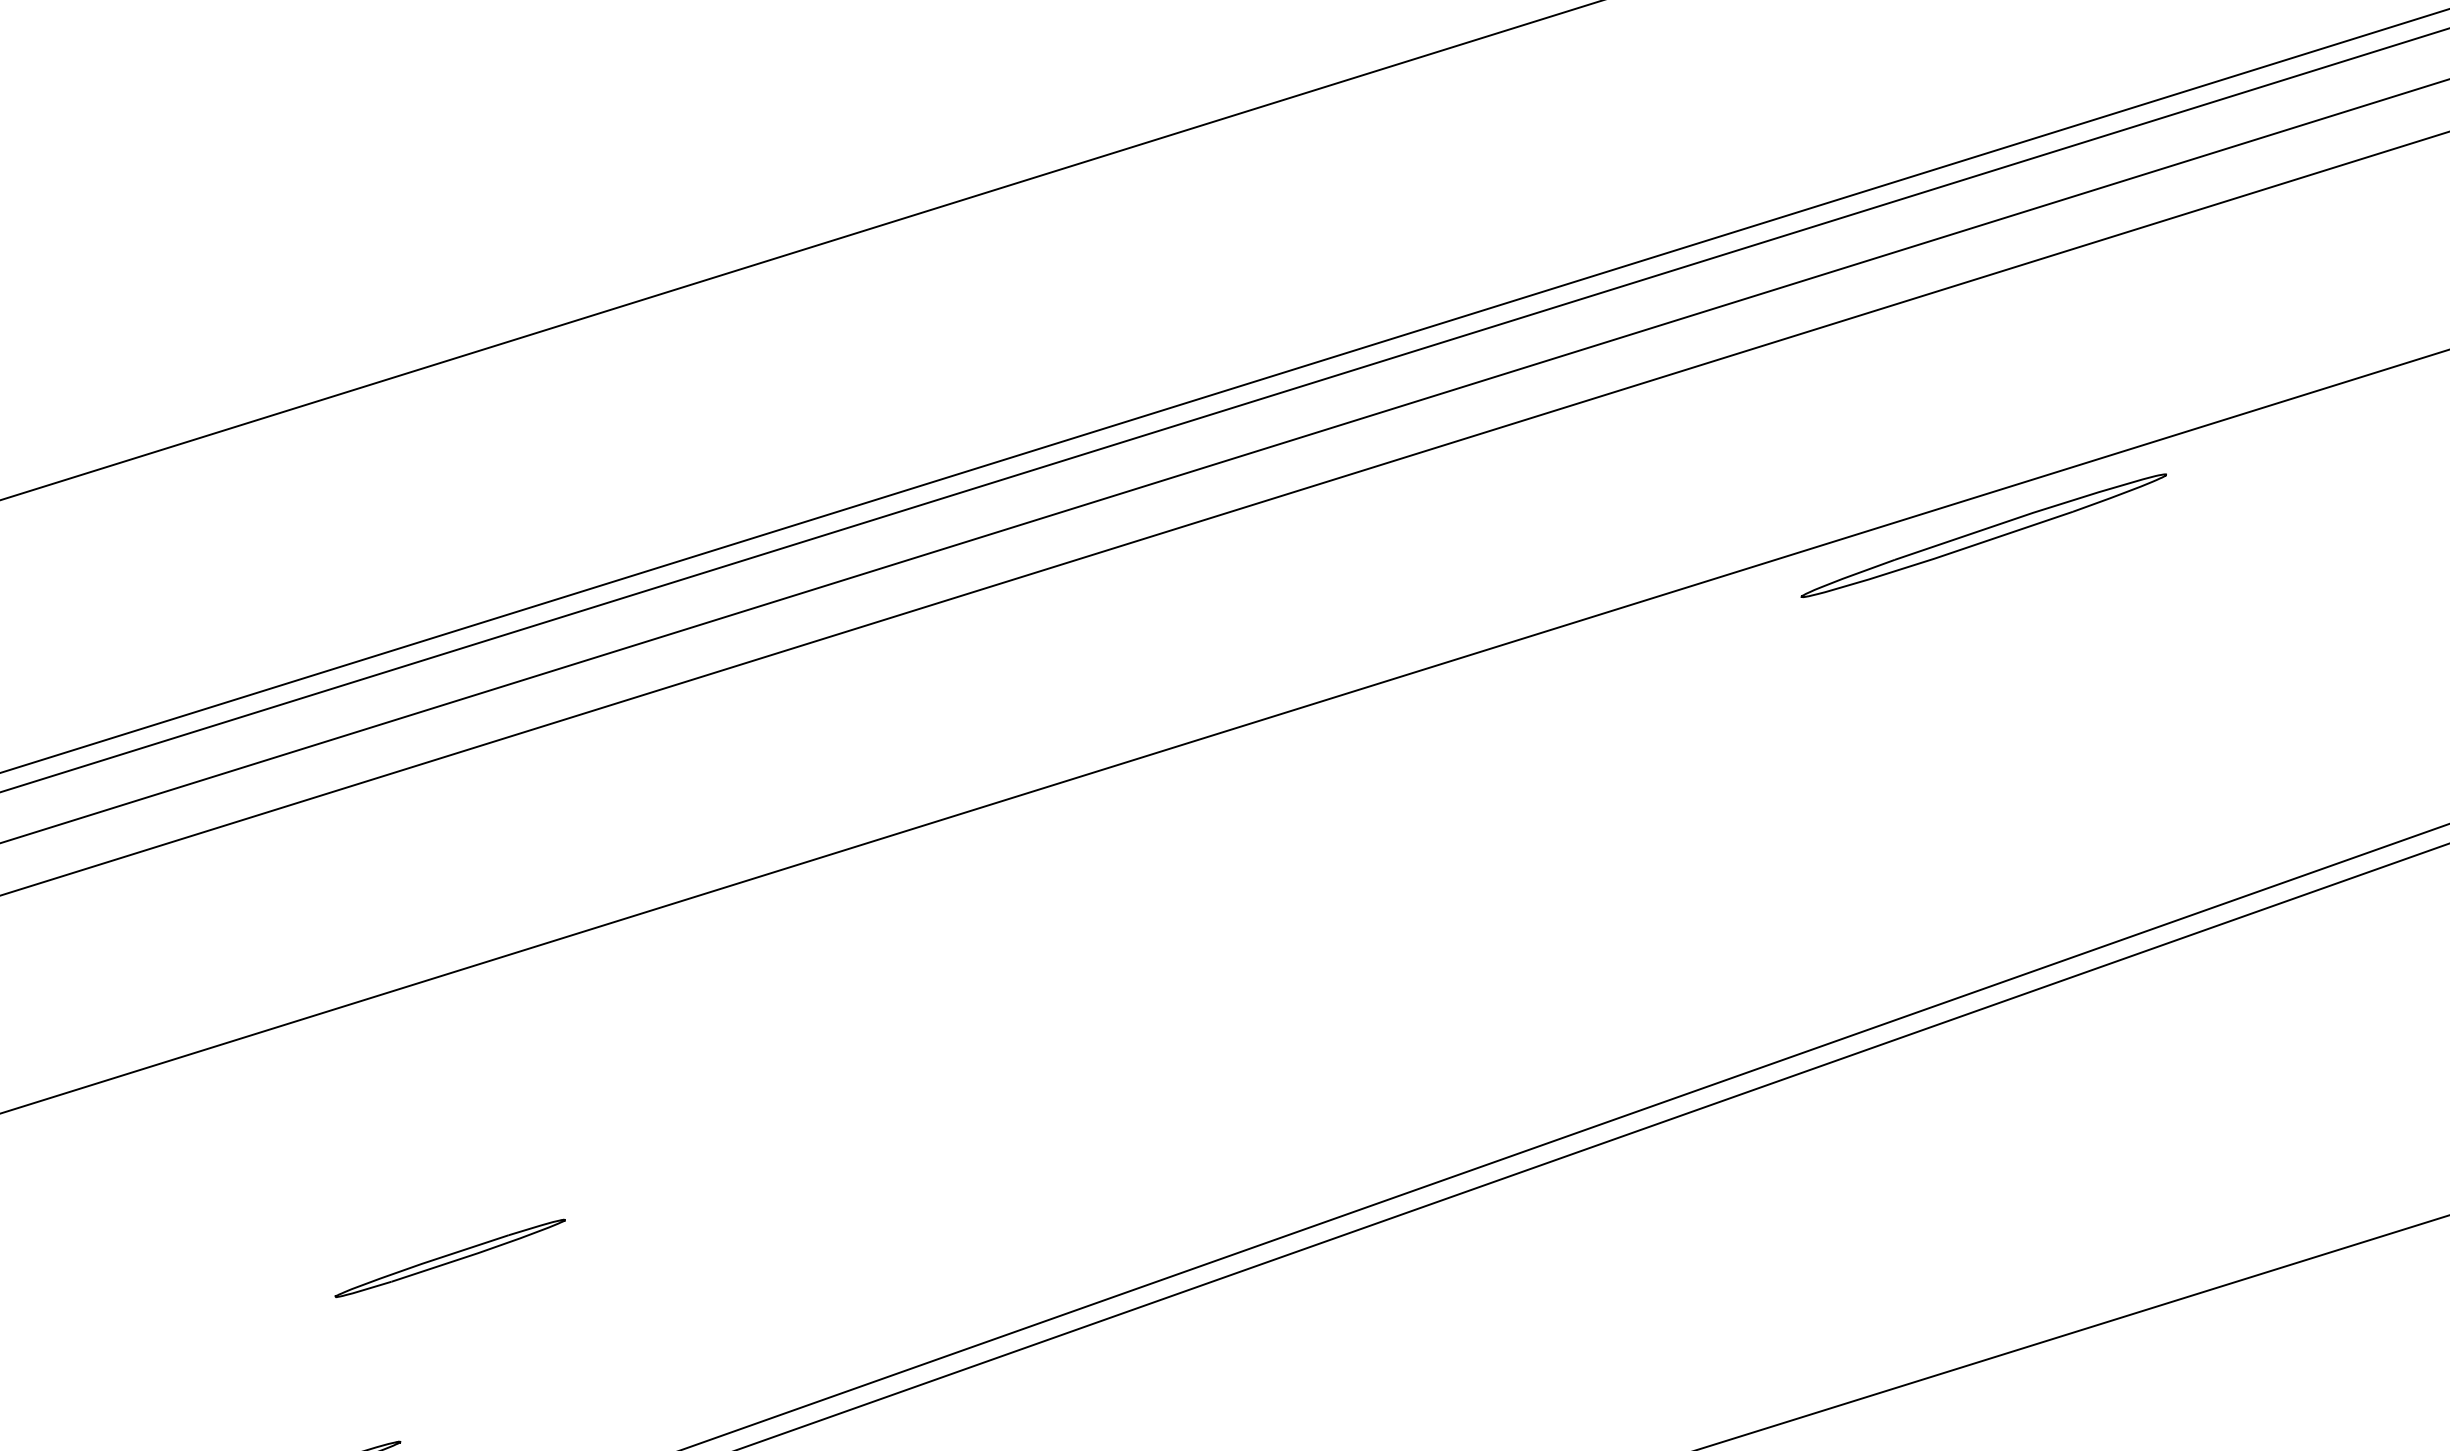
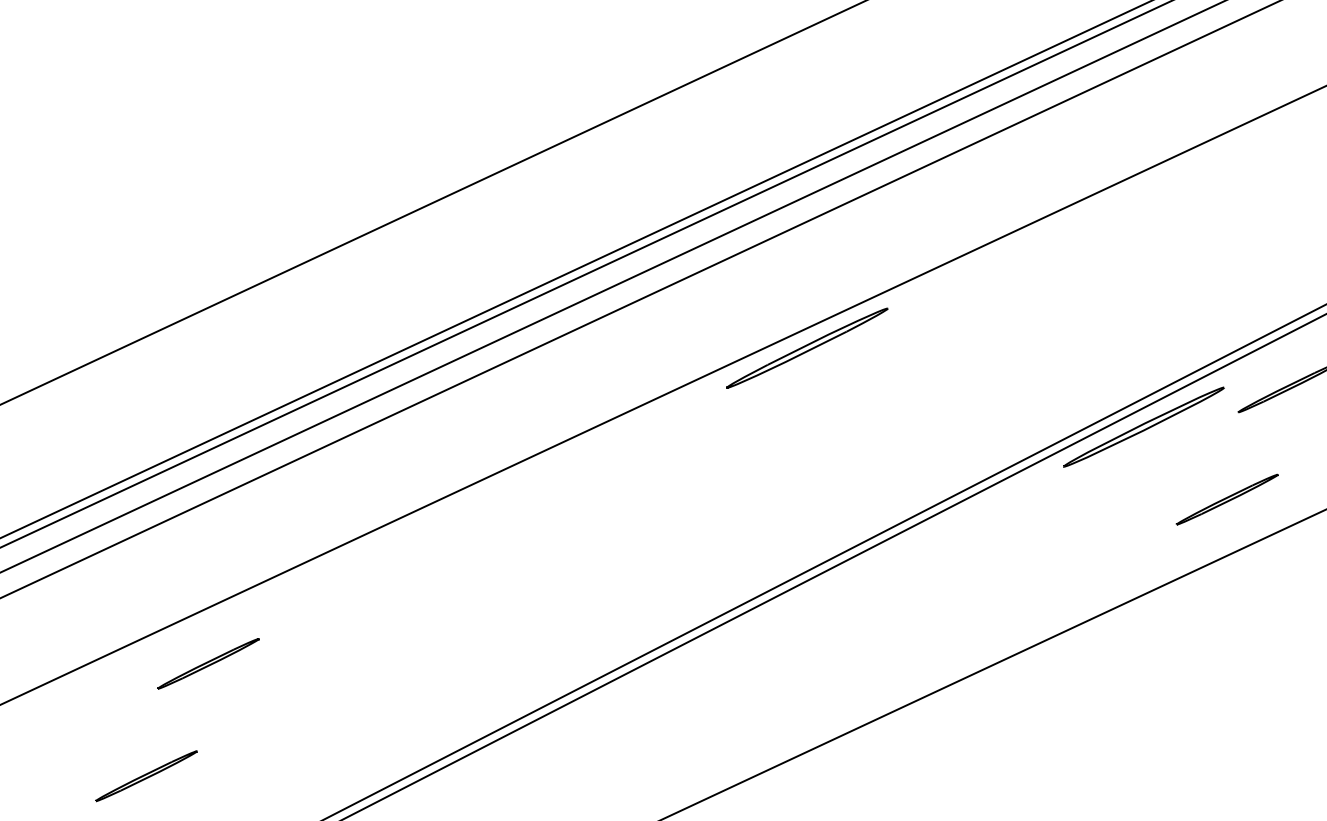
part: (615, 1035) -> (208, 663), added

